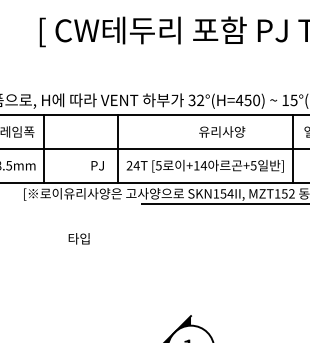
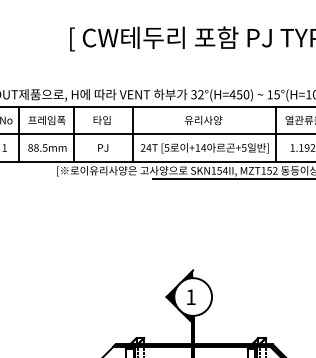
text: (222, 132) -> (203, 120), moved
text: (98, 165) -> (103, 147), moved
text: (78, 237) -> (101, 119), moved

